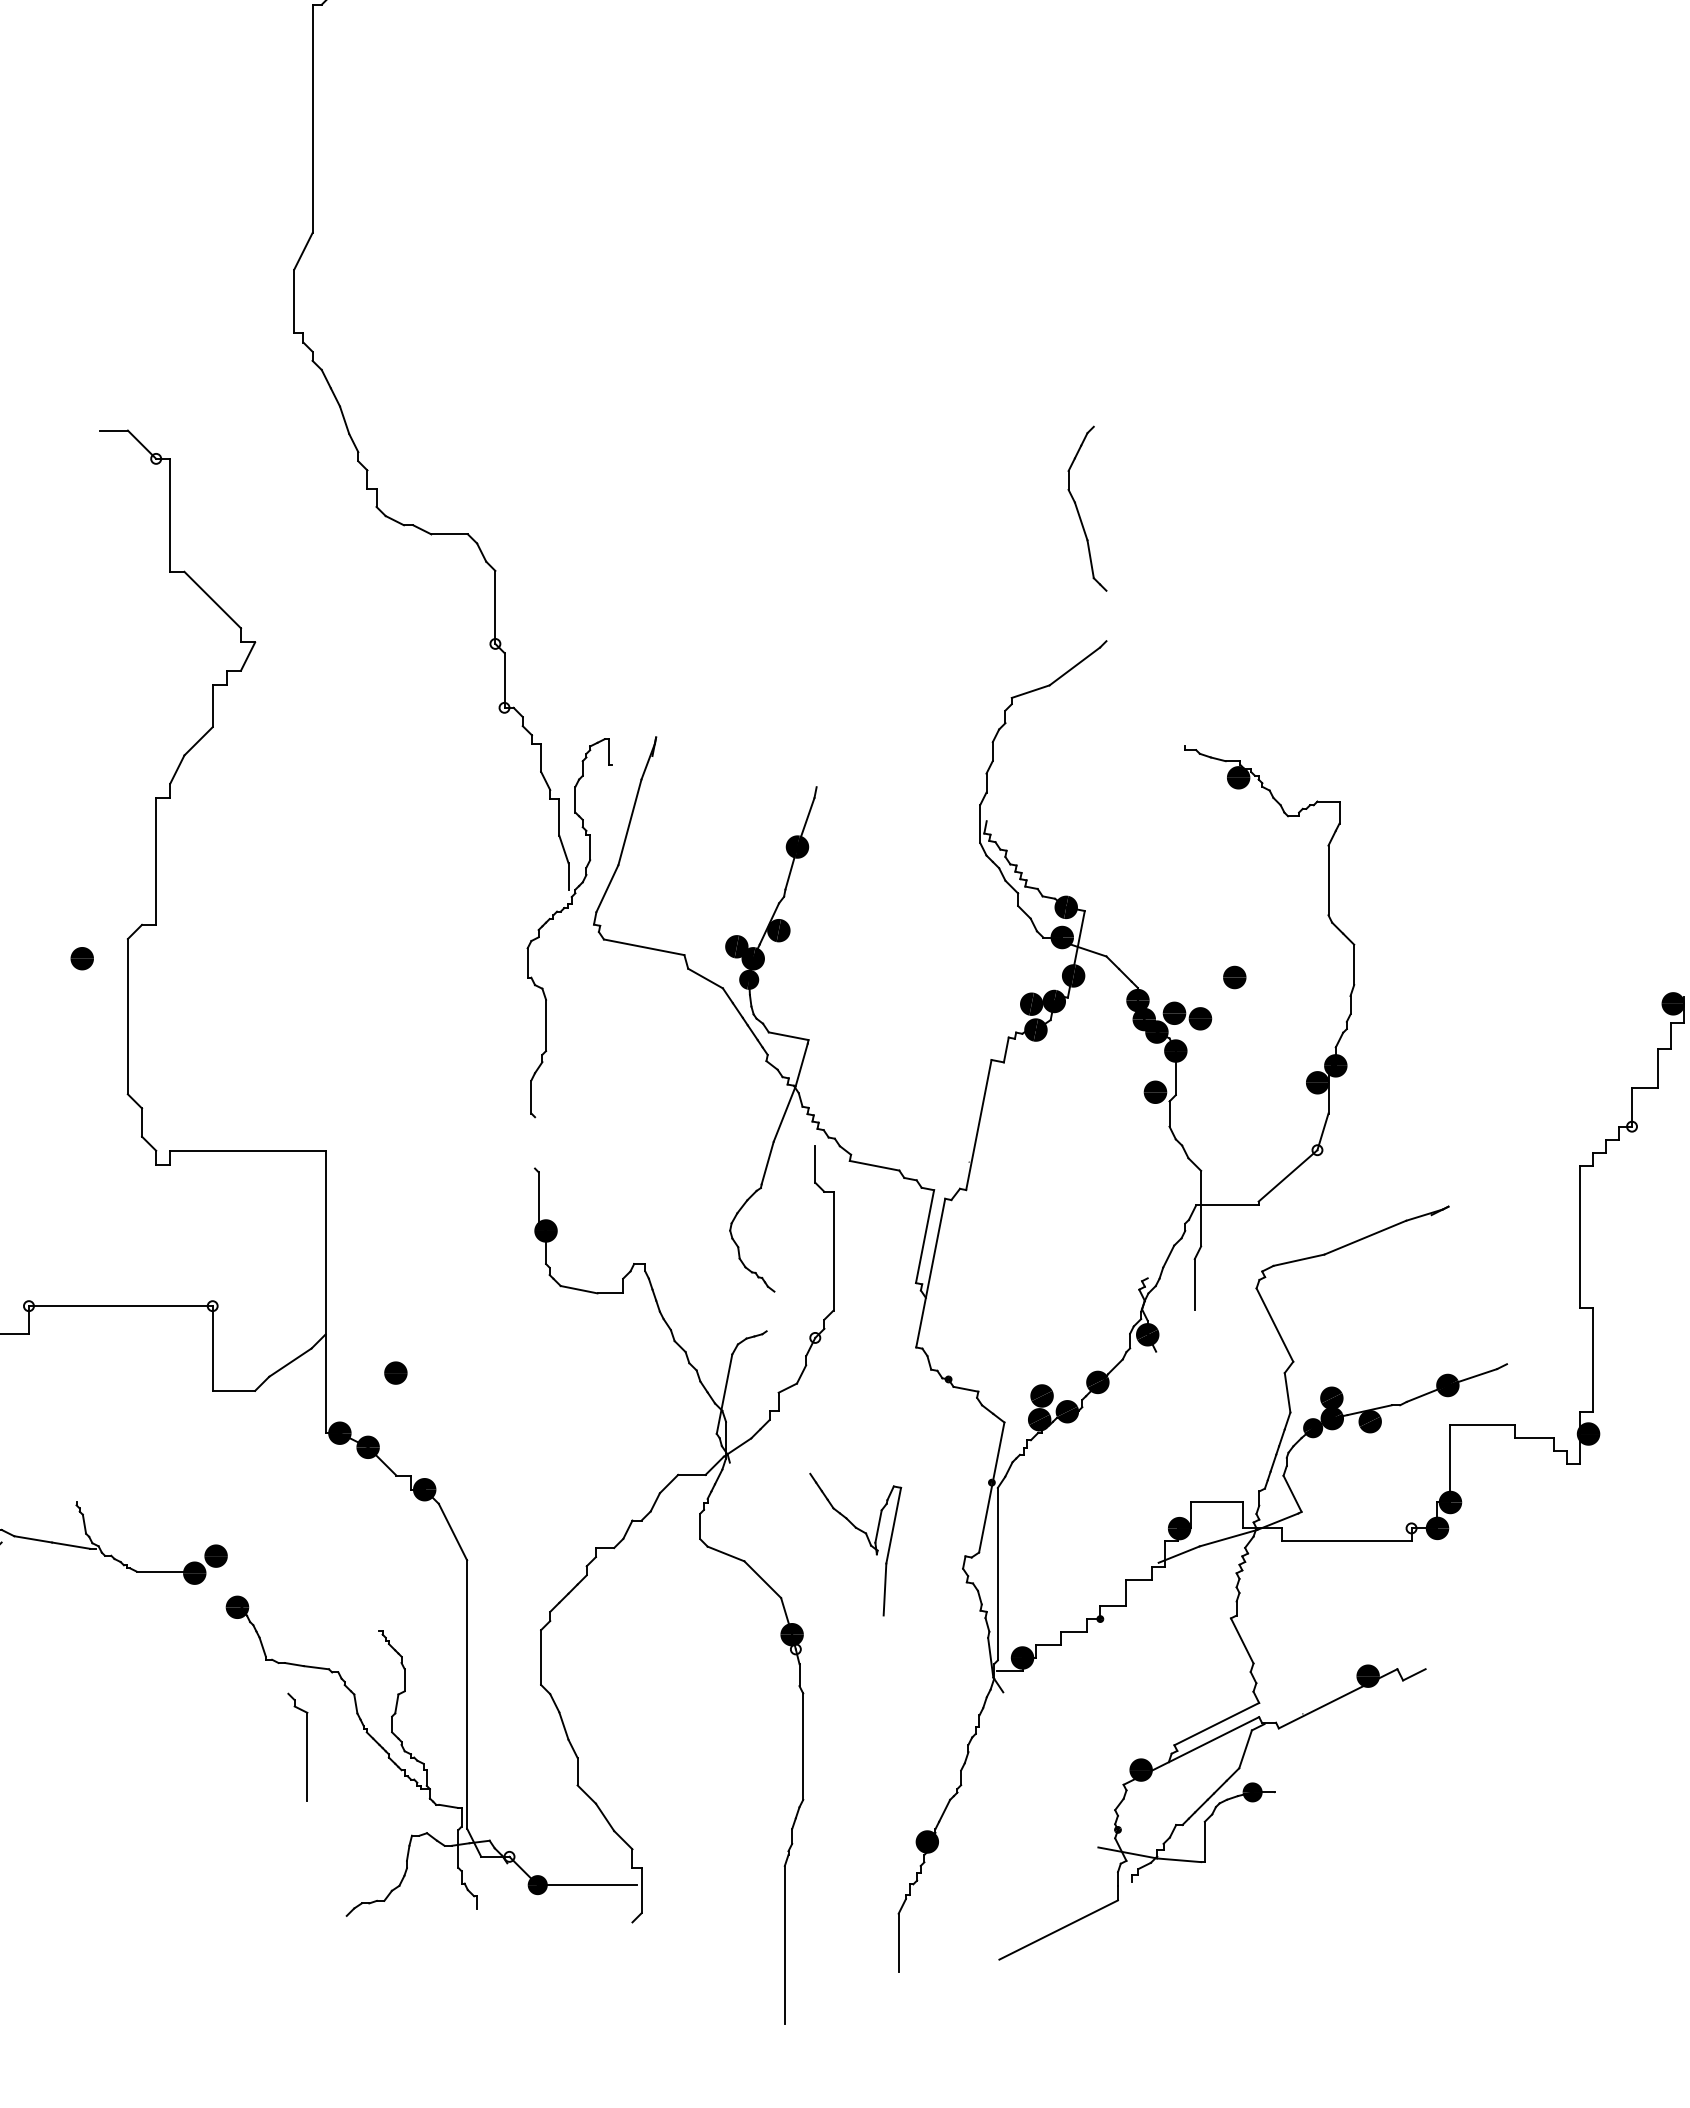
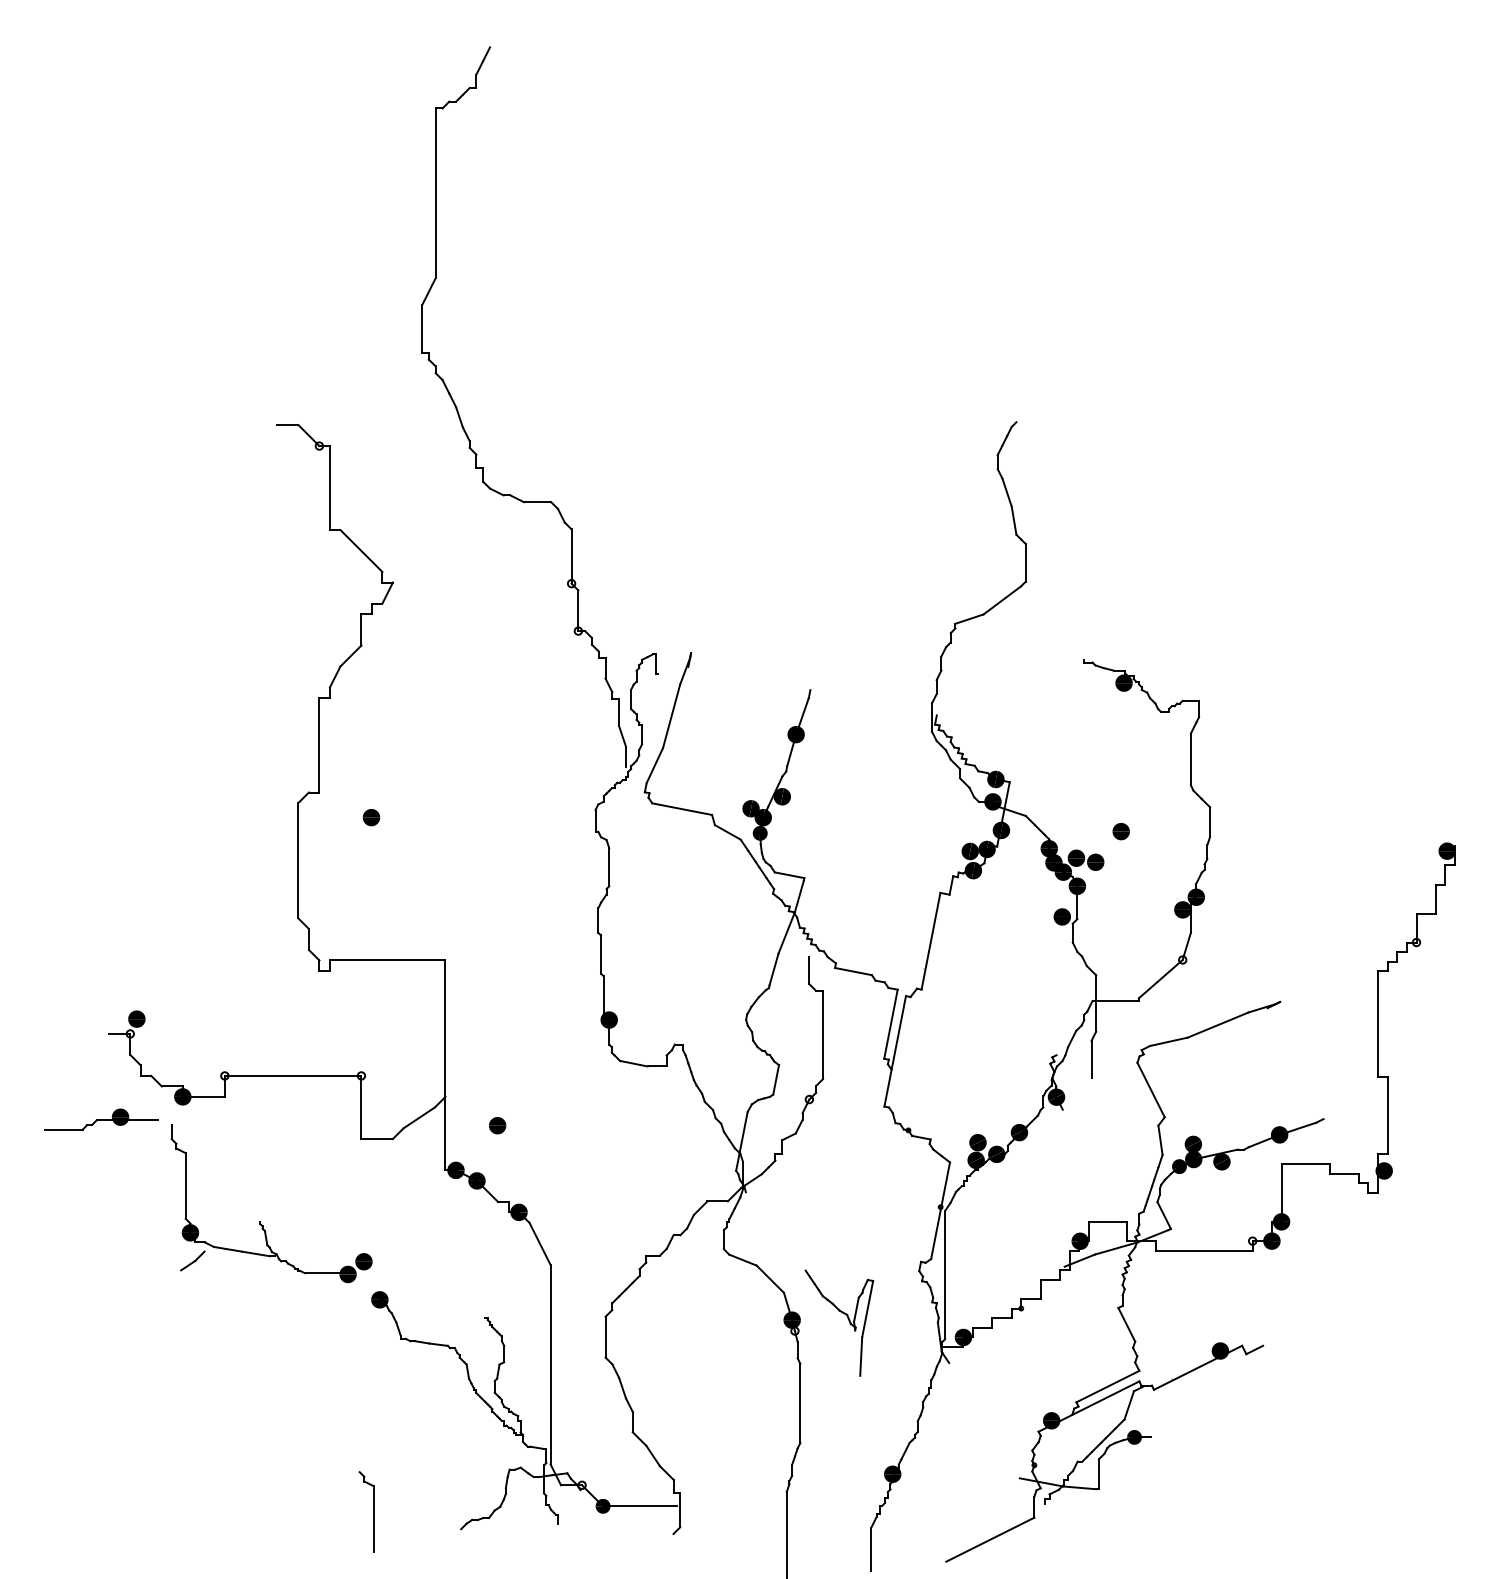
line: (1105, 615) -> (1025, 562), added
part: (82, 958) -> (371, 817), moved
line: (535, 1142) -> (601, 954), added
line: (771, 1310) -> (776, 1079), added
part: (866, 1538) -> (847, 1318), moved
part: (306, 1746) -> (373, 1511), moved

